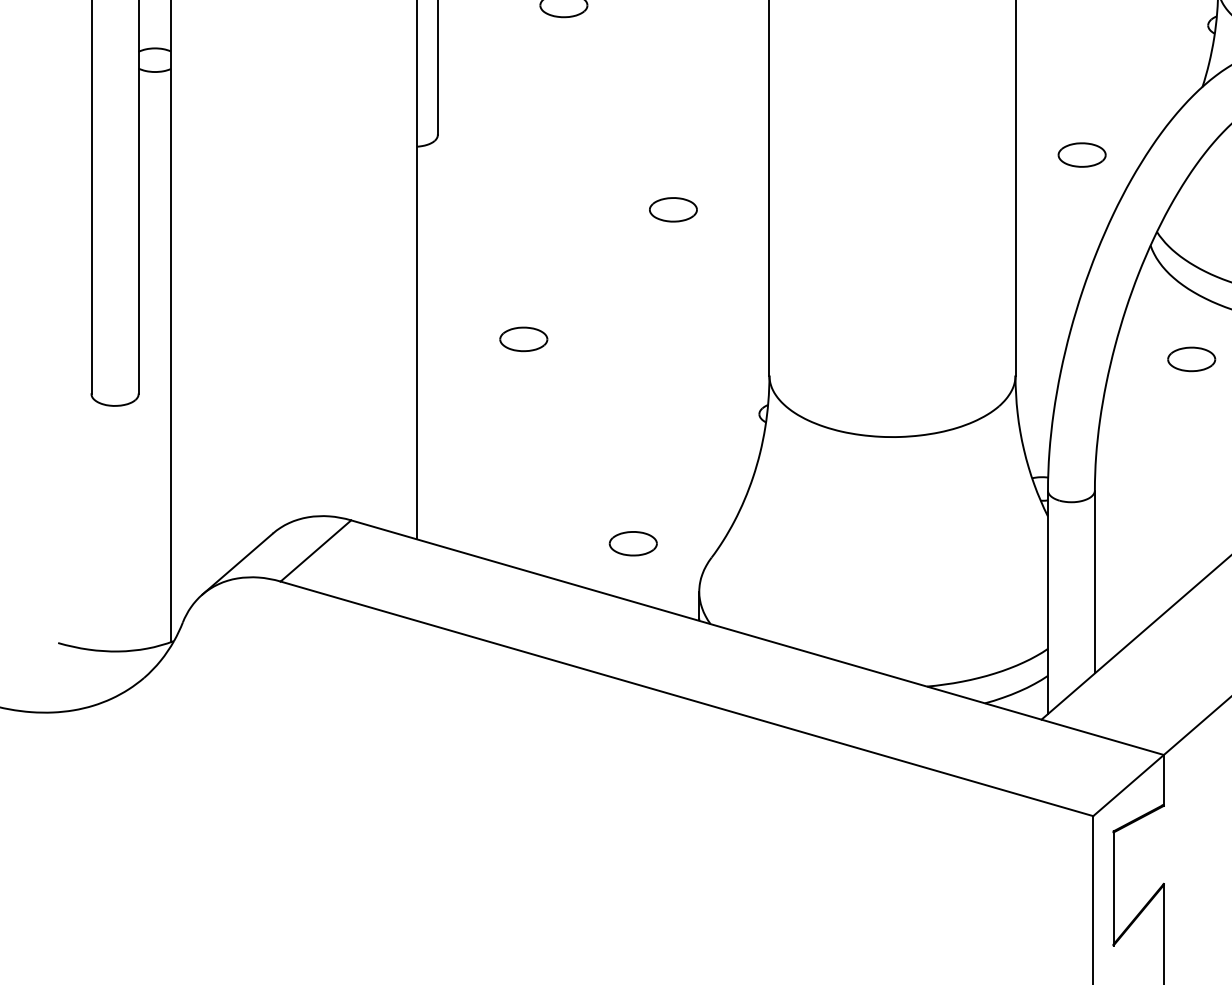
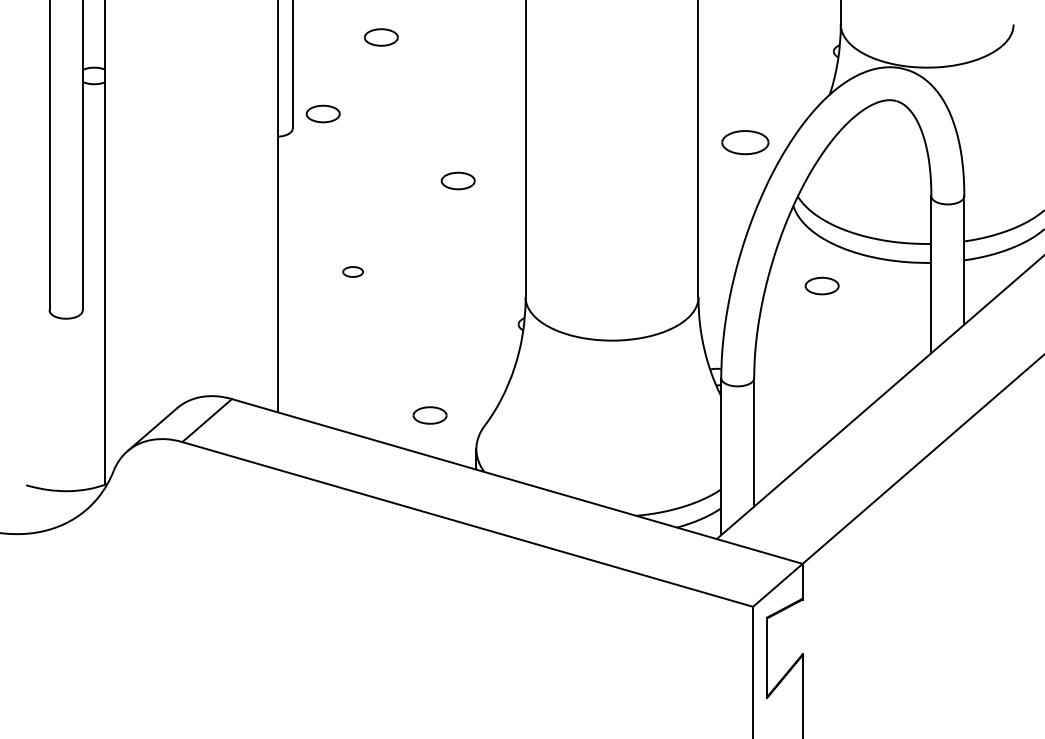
part: (480, 113) -> (322, 113), added
part: (1081, 154) -> (744, 142), size x1.4
part: (522, 338) -> (352, 271), size x0.6

